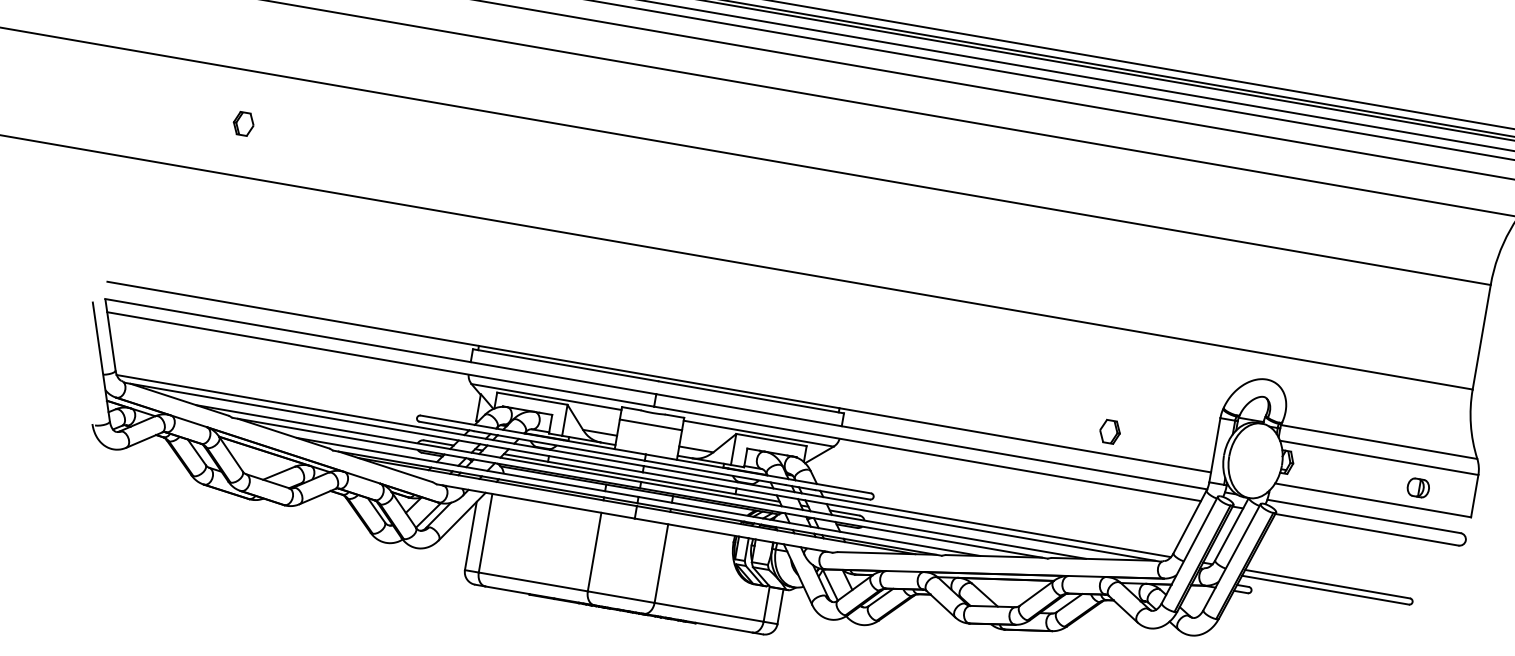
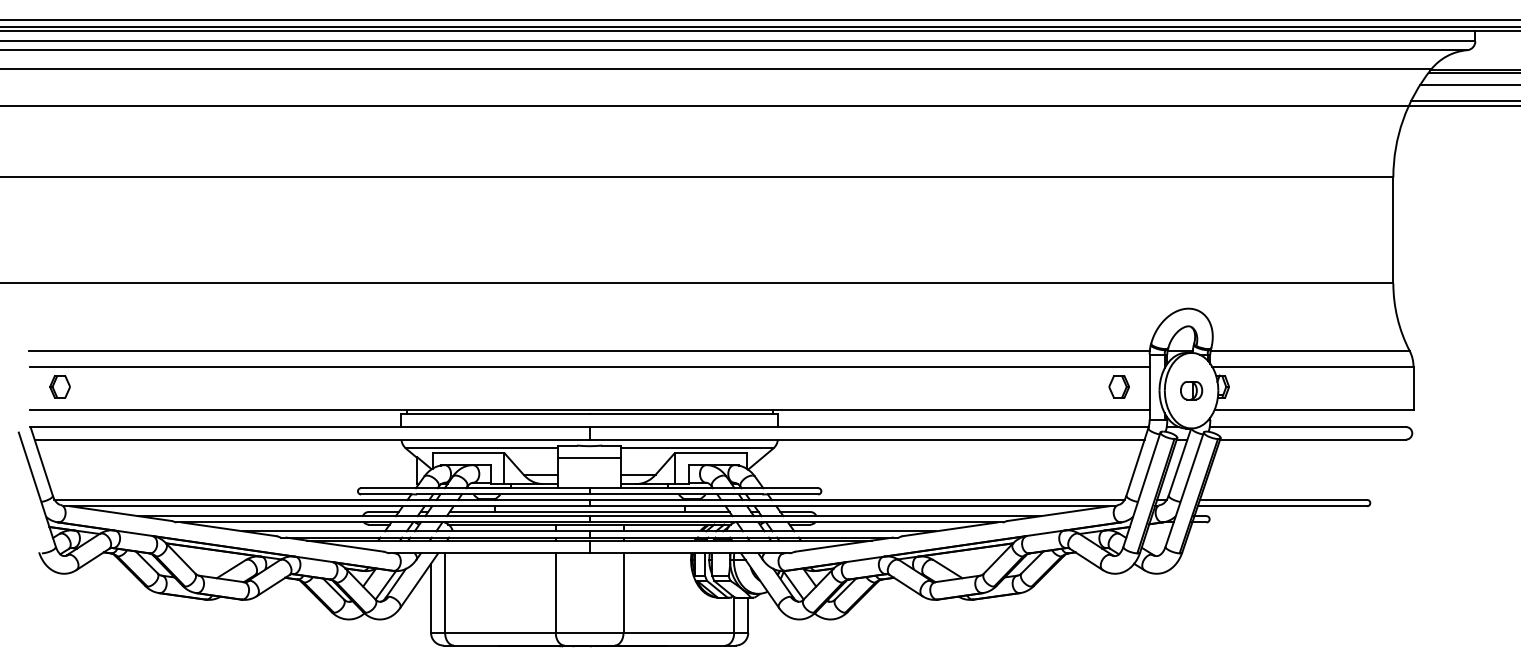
part: (243, 123) -> (59, 386), moved
line: (668, 319) -> (589, 351), added
line: (666, 334) -> (589, 366), added
part: (1109, 431) -> (1118, 386), moved
part: (1418, 487) -> (1191, 390), moved

